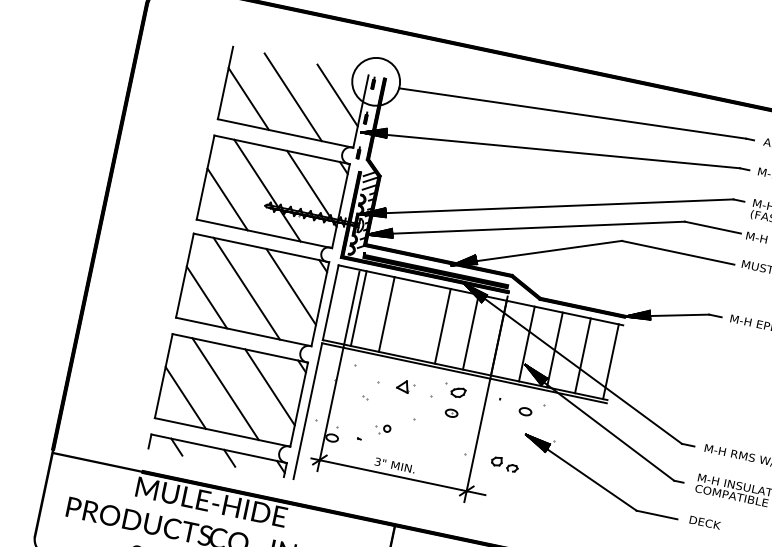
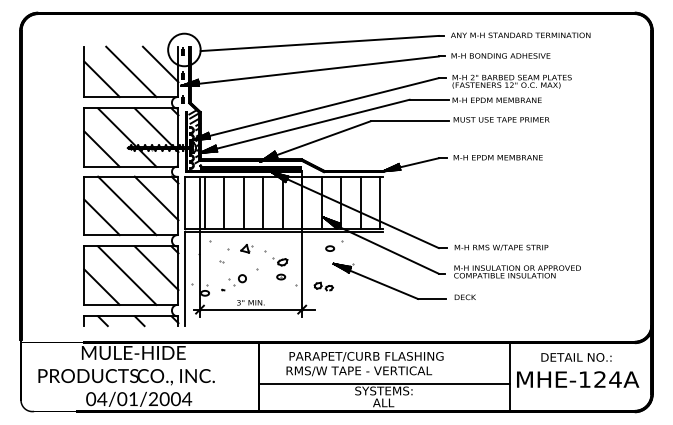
line: (414, 320) -> (243, 203), added
part: (453, 400) -> (280, 268), moved
part: (382, 429) -> (237, 280), size x1.67

